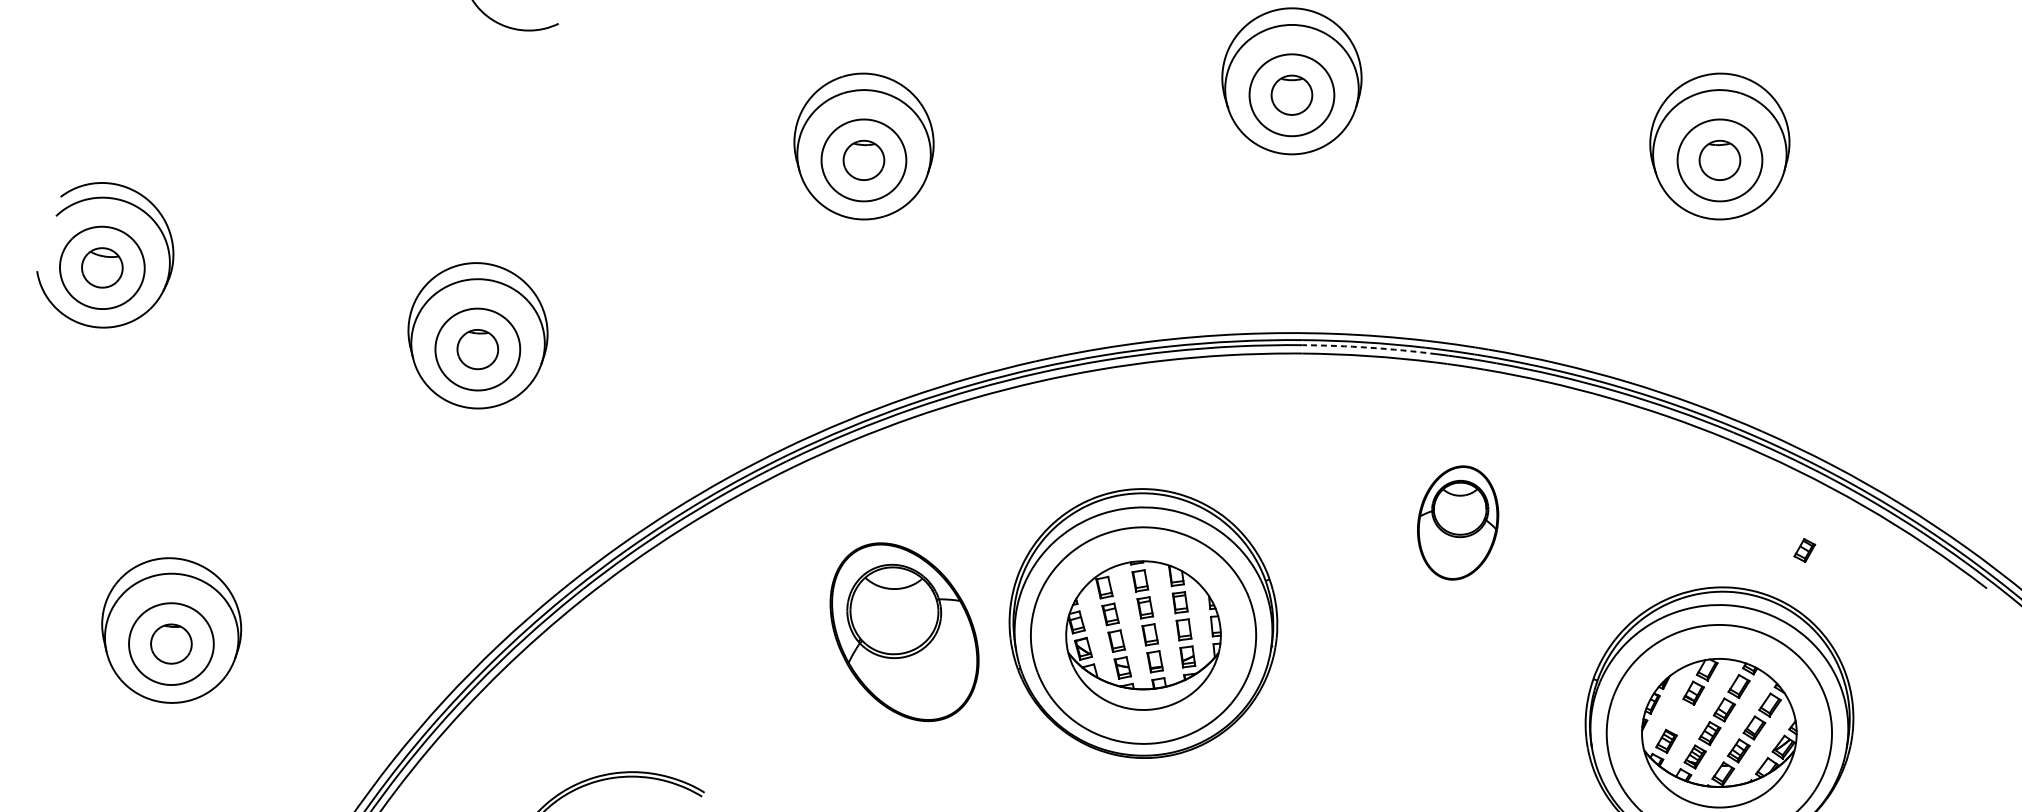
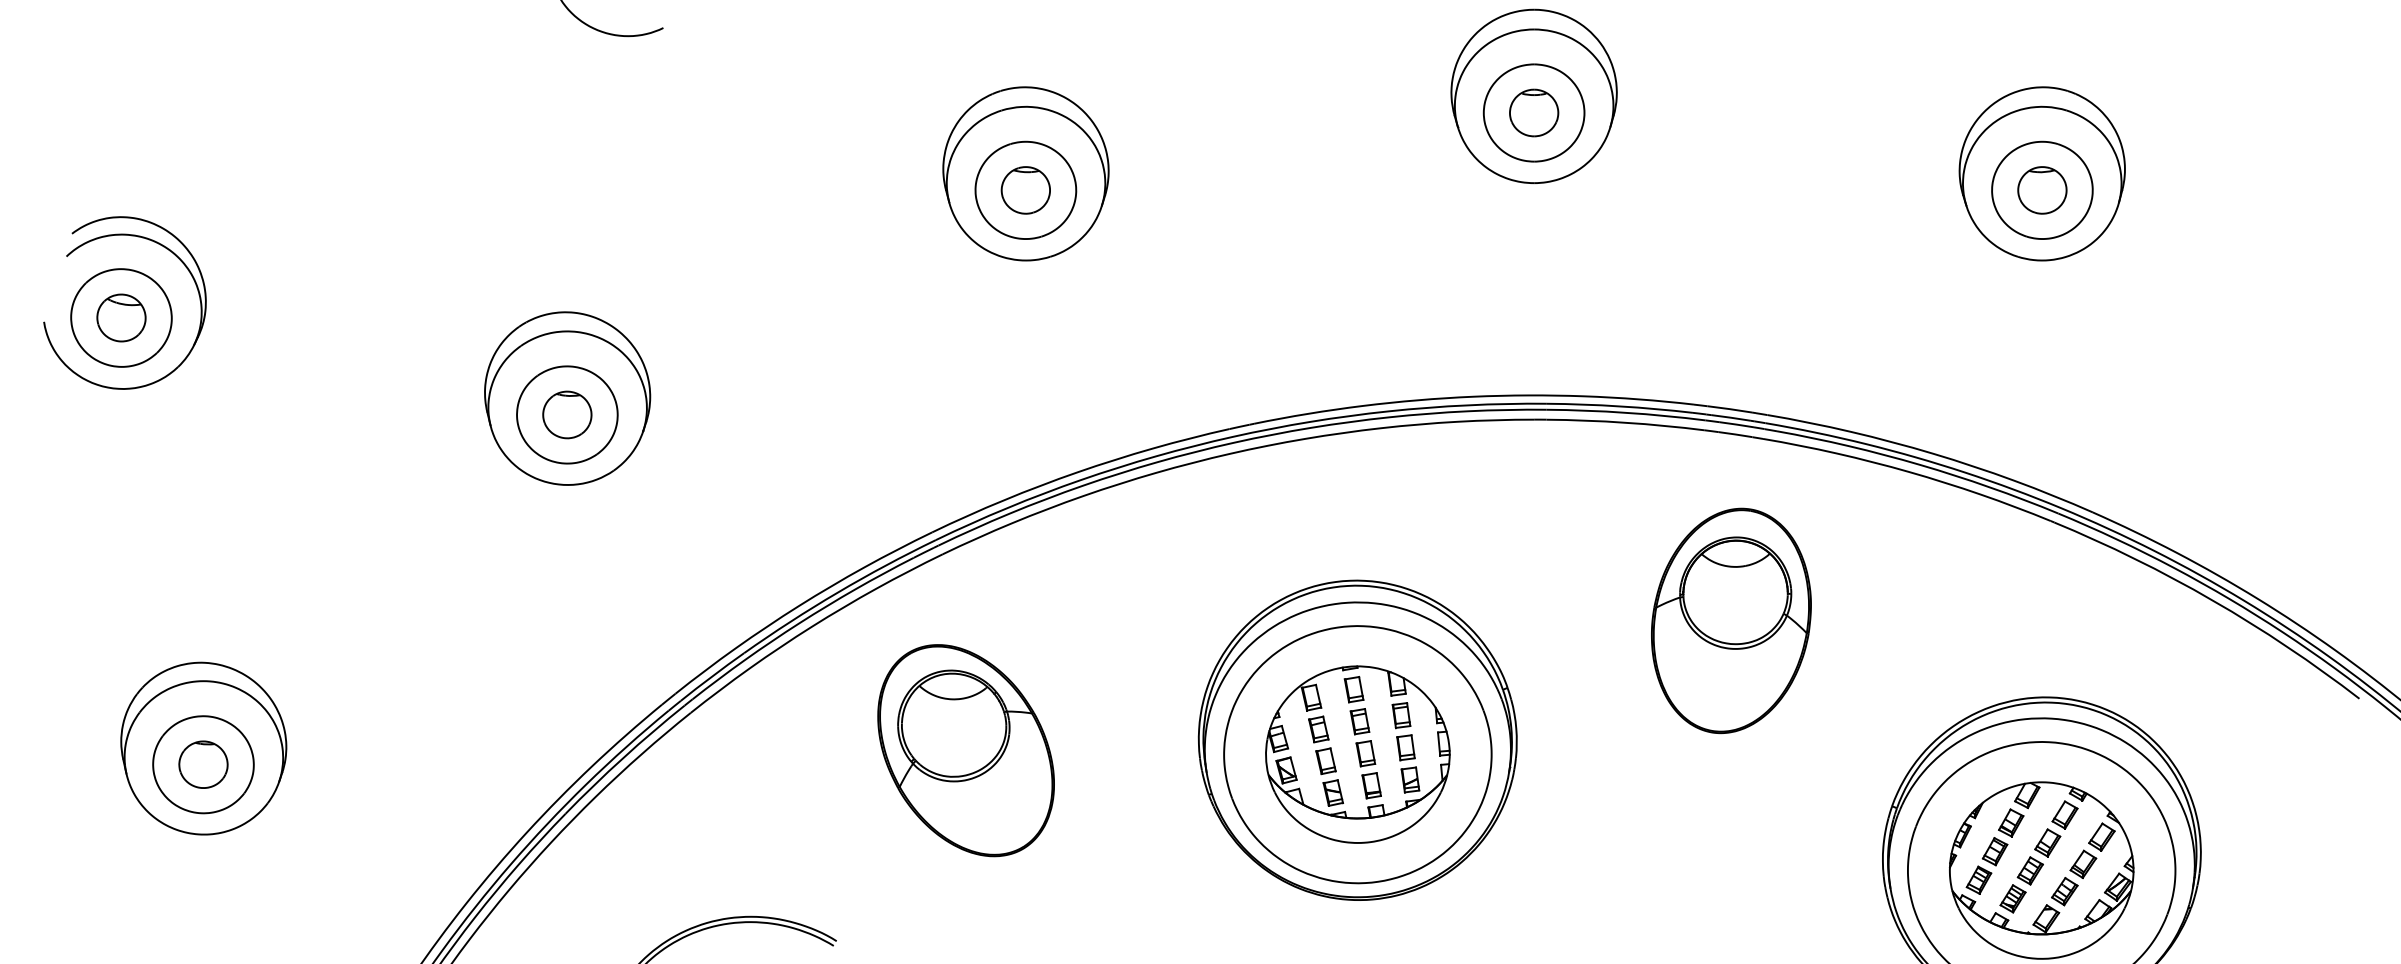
arc: (1369, 347) -> (1626, 412), dashed -> solid
part: (1458, 522) -> (1731, 620), size x1.67
part: (1804, 550) -> (1994, 851), moved
part: (904, 632) -> (965, 750), moved

